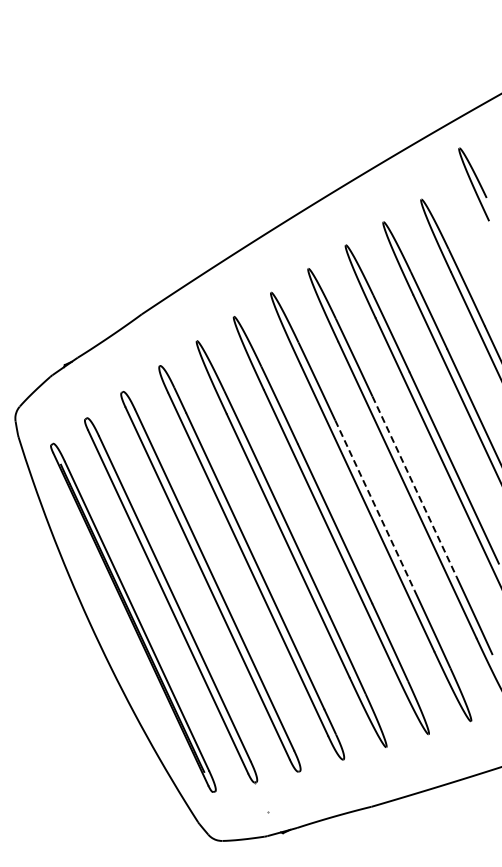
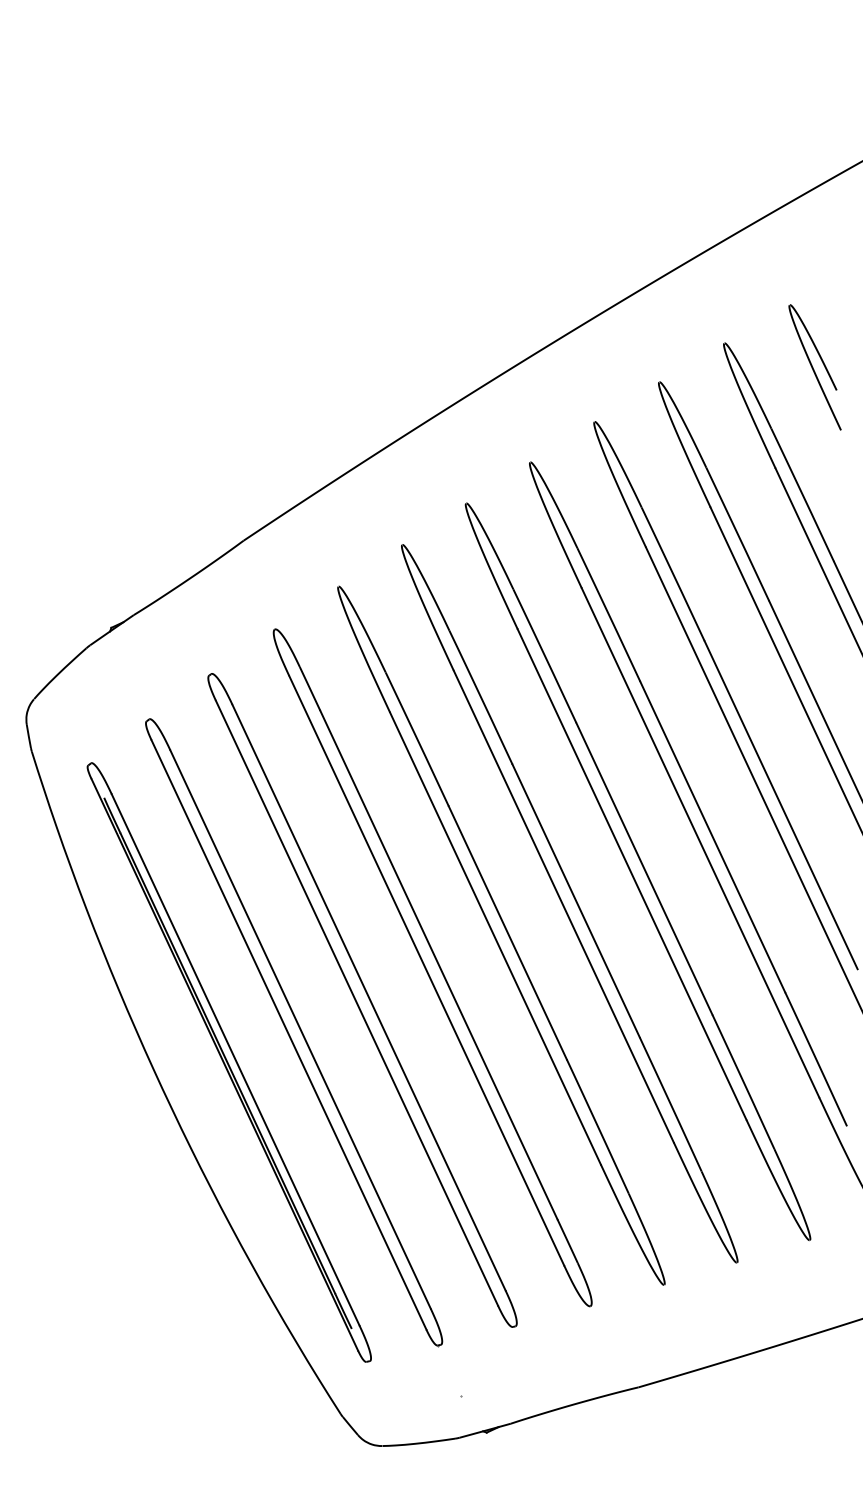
part: (473, 184) -> (814, 367), moved
line: (414, 486) -> (712, 836), dashed -> solid
line: (374, 505) -> (643, 869), dashed -> solid

